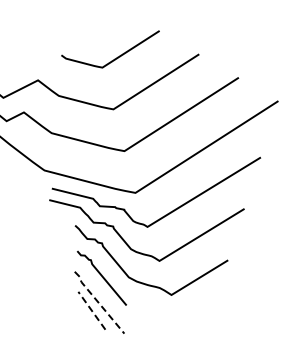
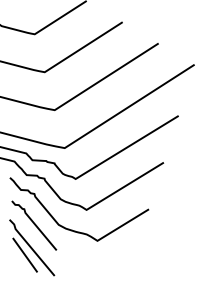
line: (97, 301) -> (30, 246), dashed -> solid
line: (91, 310) -> (24, 254), dashed -> solid

